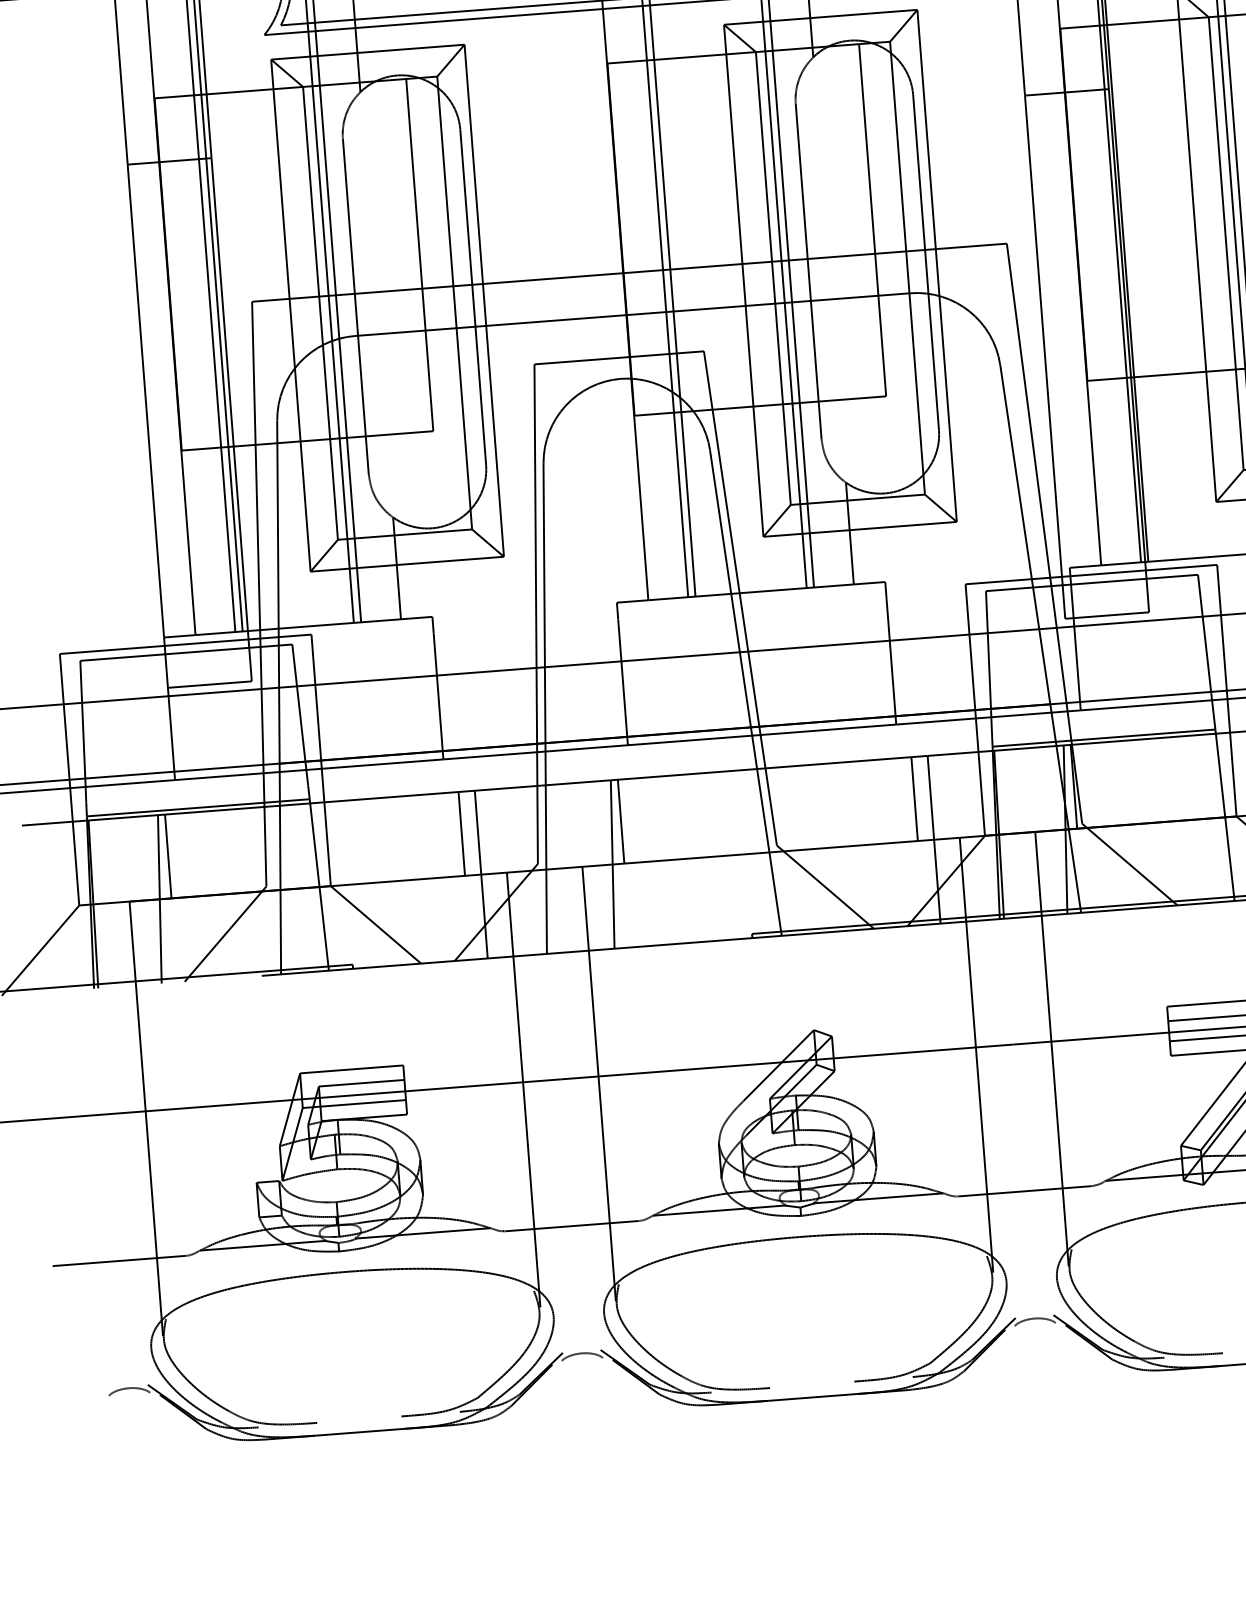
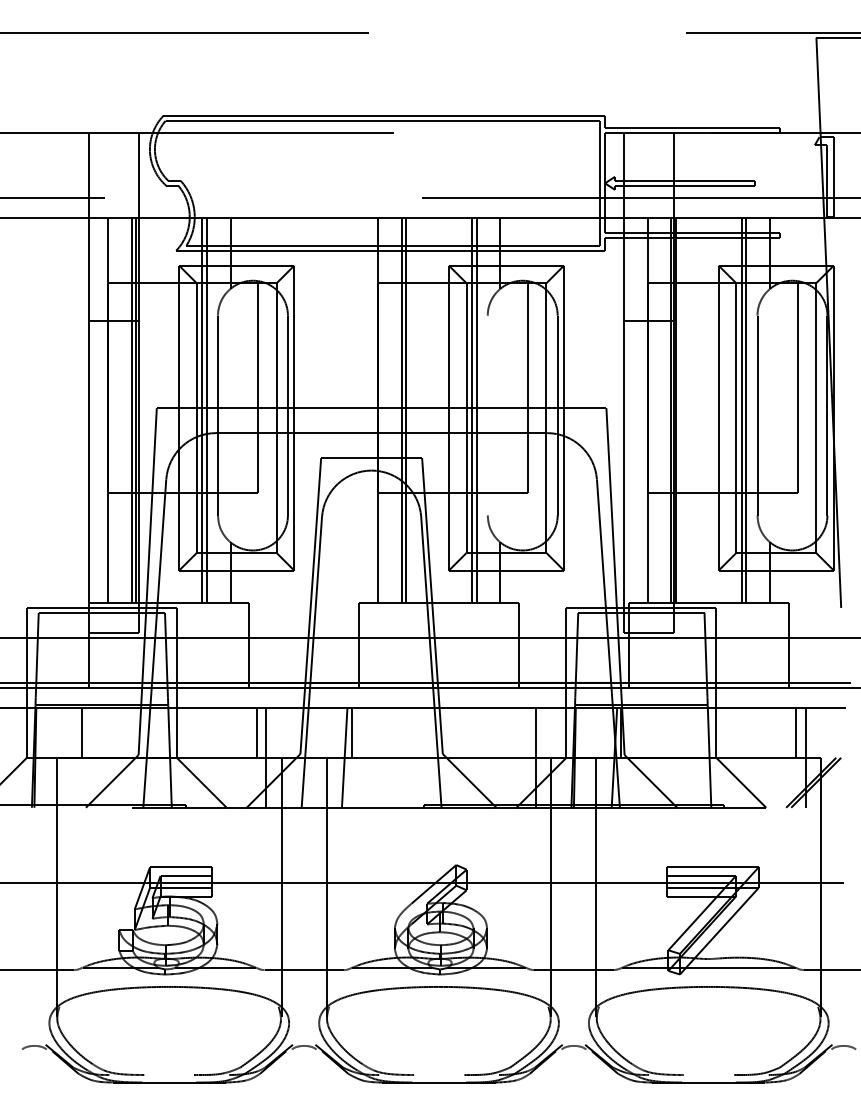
line: (808, 271) -> (487, 415), removed
line: (914, 798) -> (526, 732), removed
line: (159, 898) -> (74, 757), removed

